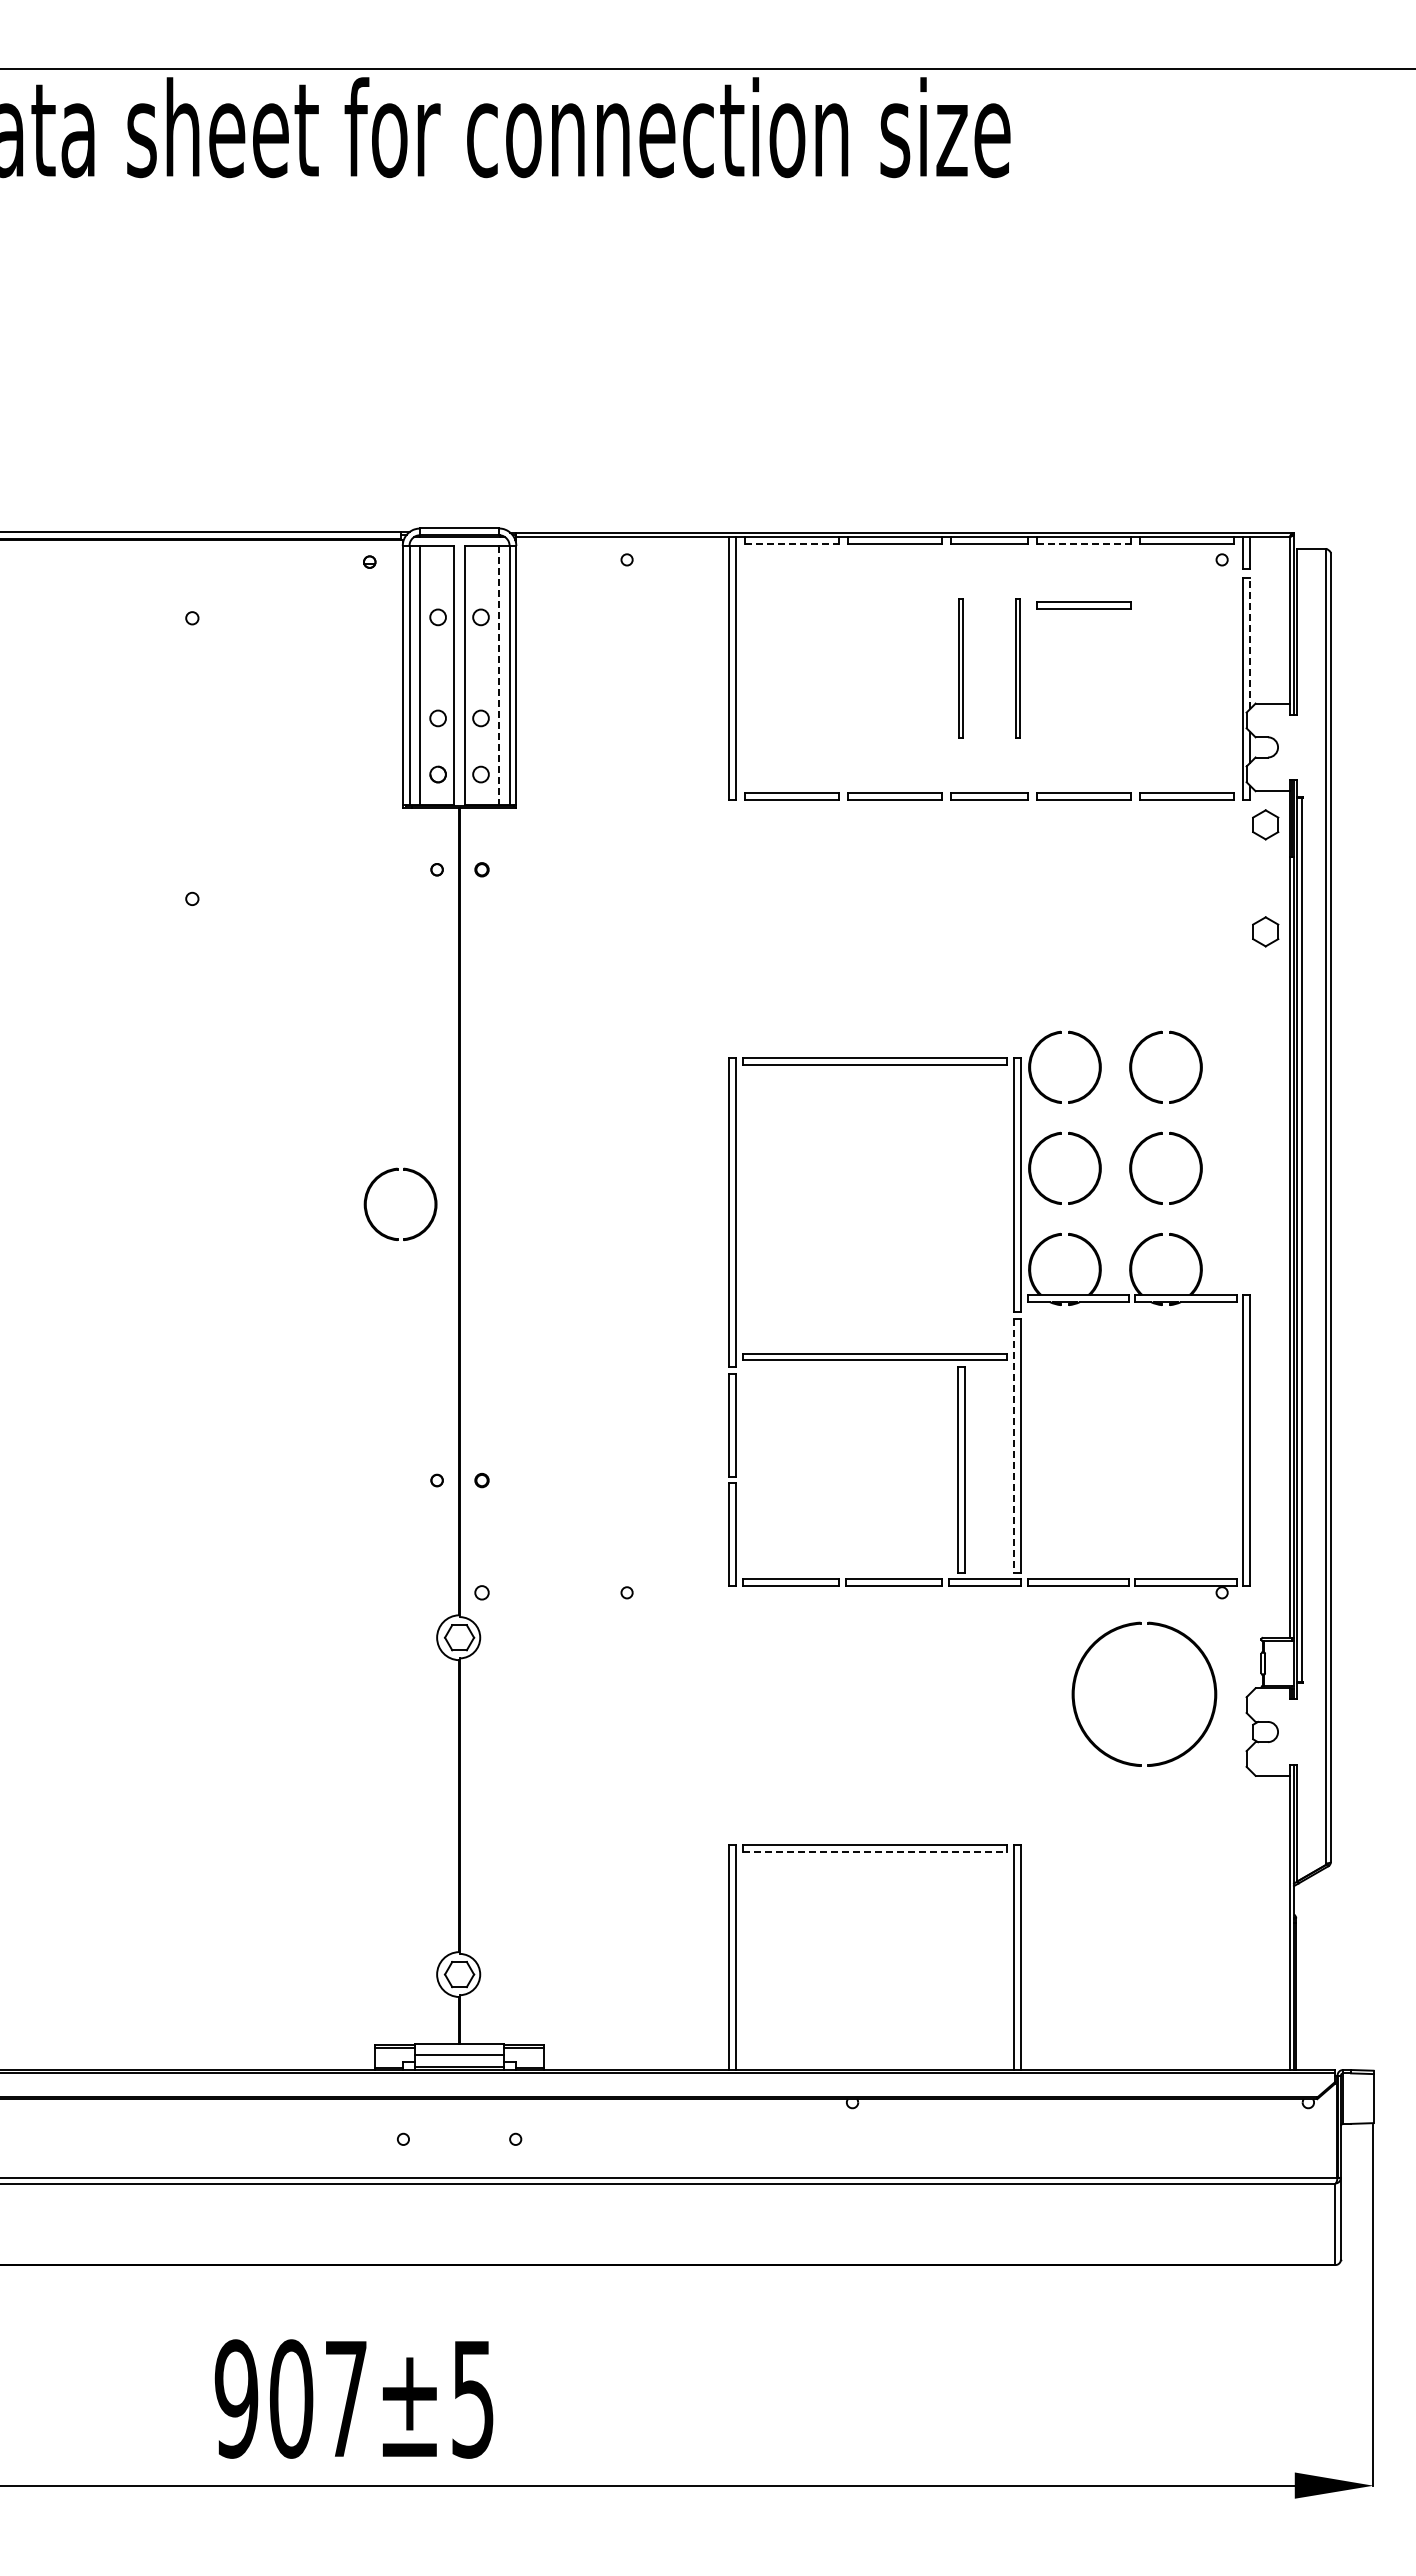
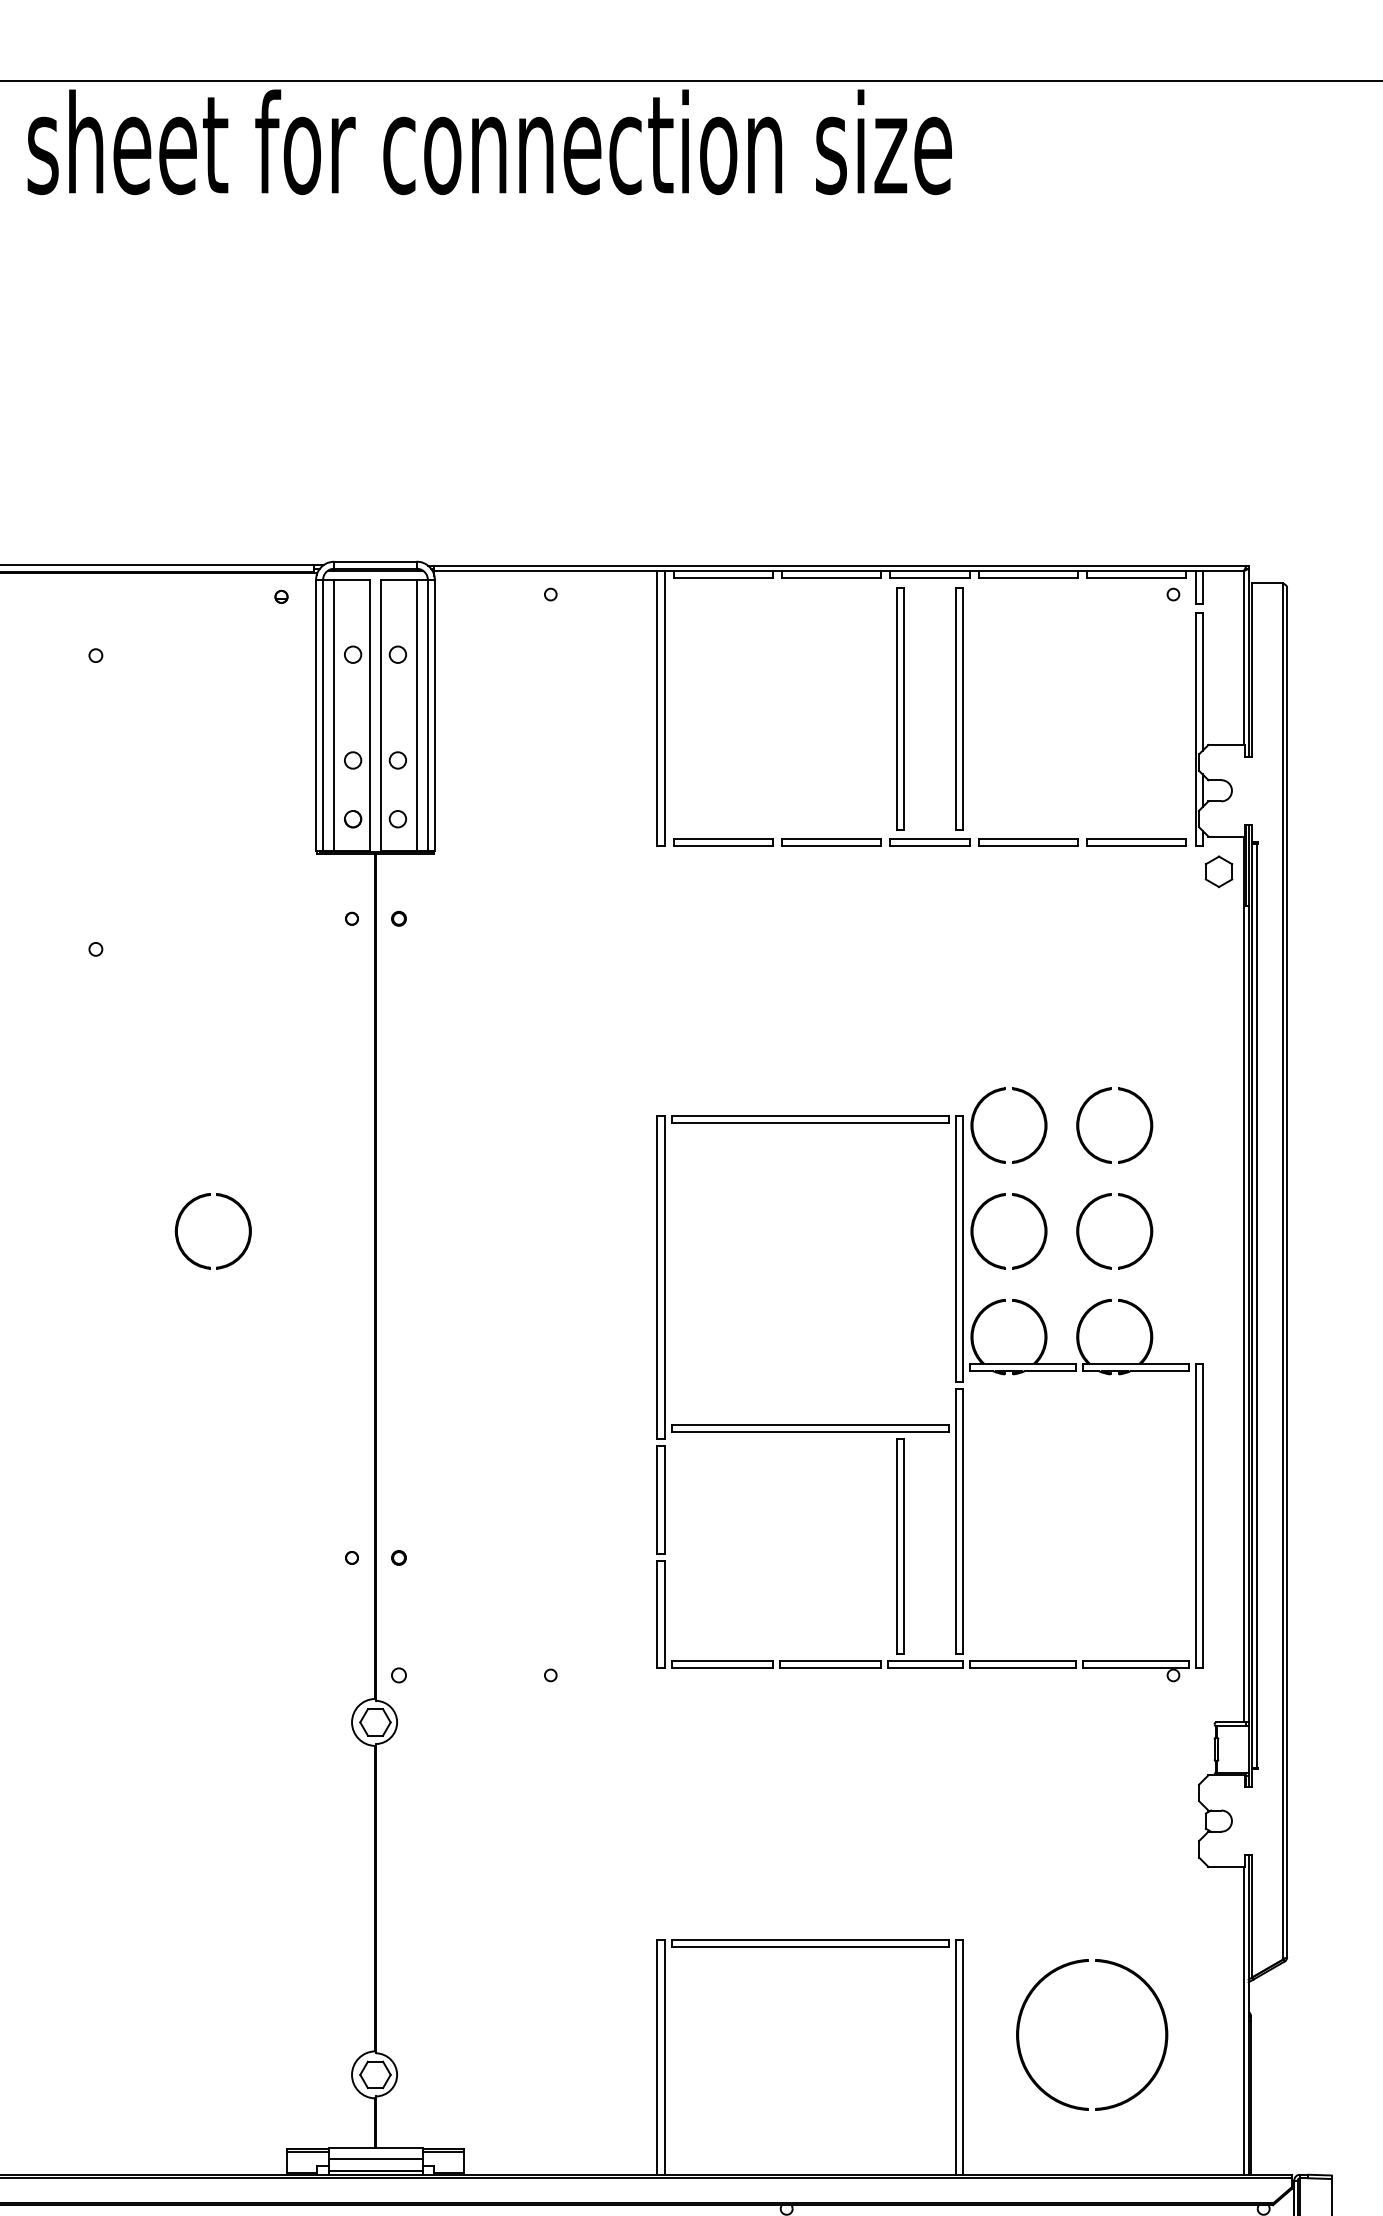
line: (792, 544) -> (723, 578), dashed -> solid
line: (1084, 544) -> (1029, 578), dashed -> solid
part: (1083, 605) -> (1028, 642), removed
line: (1249, 643) -> (1202, 682), dashed -> solid
part: (961, 668) -> (900, 708), size x1.67
part: (1017, 668) -> (959, 708), size x1.67
line: (498, 675) -> (416, 715), dashed -> solid
part: (1265, 931) -> (1218, 983), removed
part: (390, 1172) -> (202, 1197), moved
line: (1014, 1445) -> (956, 1521), dashed -> solid
part: (1135, 1625) -> (1082, 1962), moved
line: (875, 1852) -> (810, 1947), dashed -> solid

